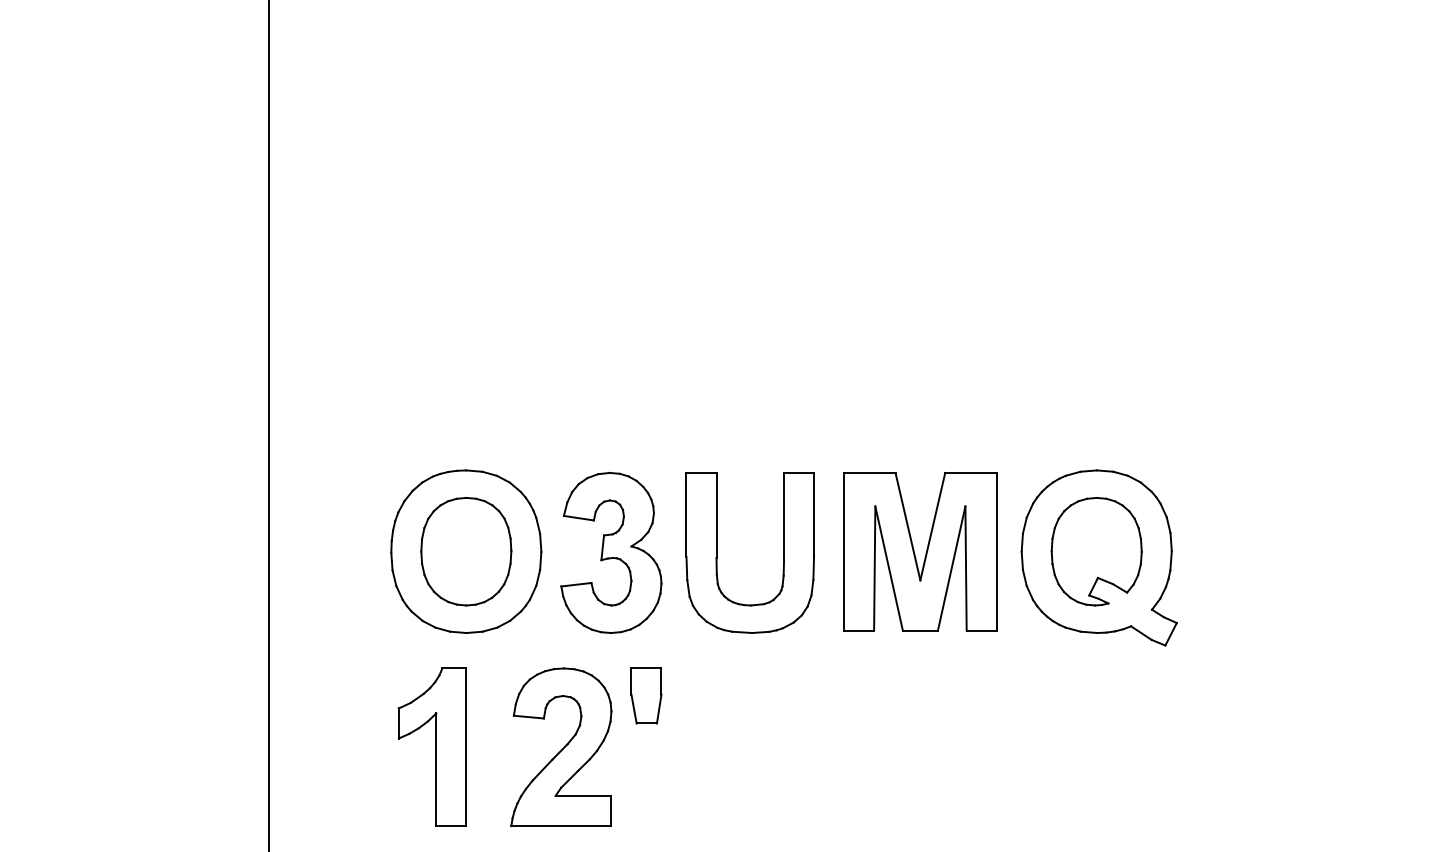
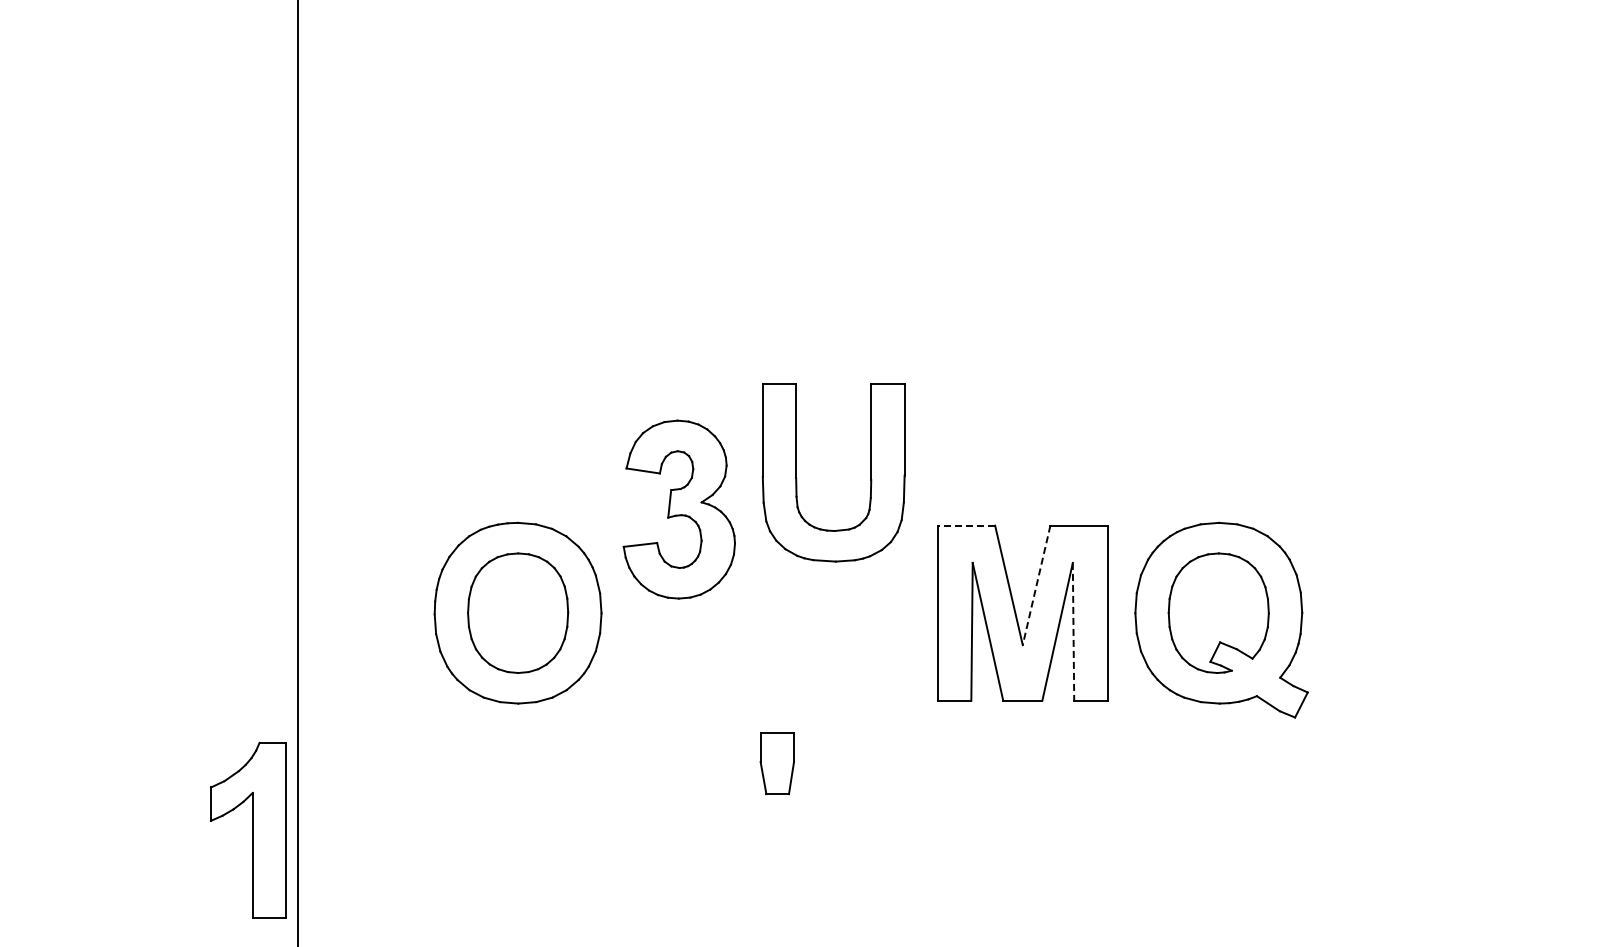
line: (869, 472) -> (966, 525), solid -> dashed
line: (932, 526) -> (1036, 585), solid -> dashed
part: (610, 552) -> (678, 509), moved
part: (717, 558) -> (797, 478), moved
line: (966, 568) -> (1073, 631), solid -> dashed
part: (645, 695) -> (776, 763), moved
part: (432, 747) -> (248, 830), moved
part: (561, 747) -> (623, 830), removed

